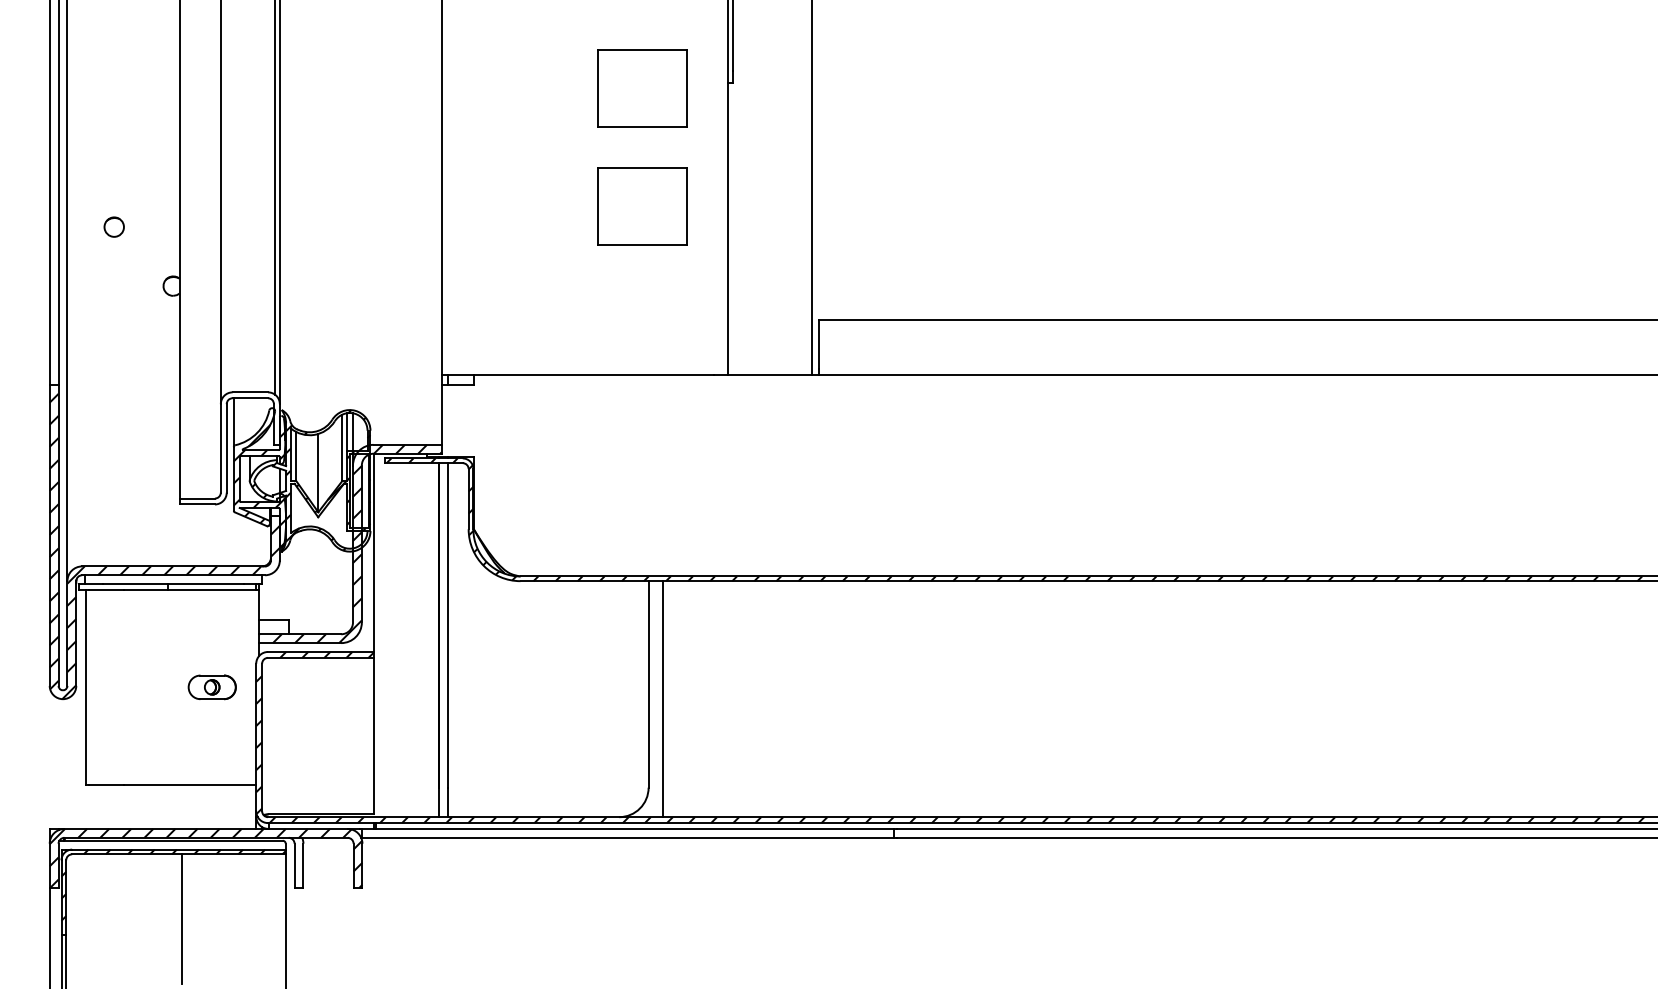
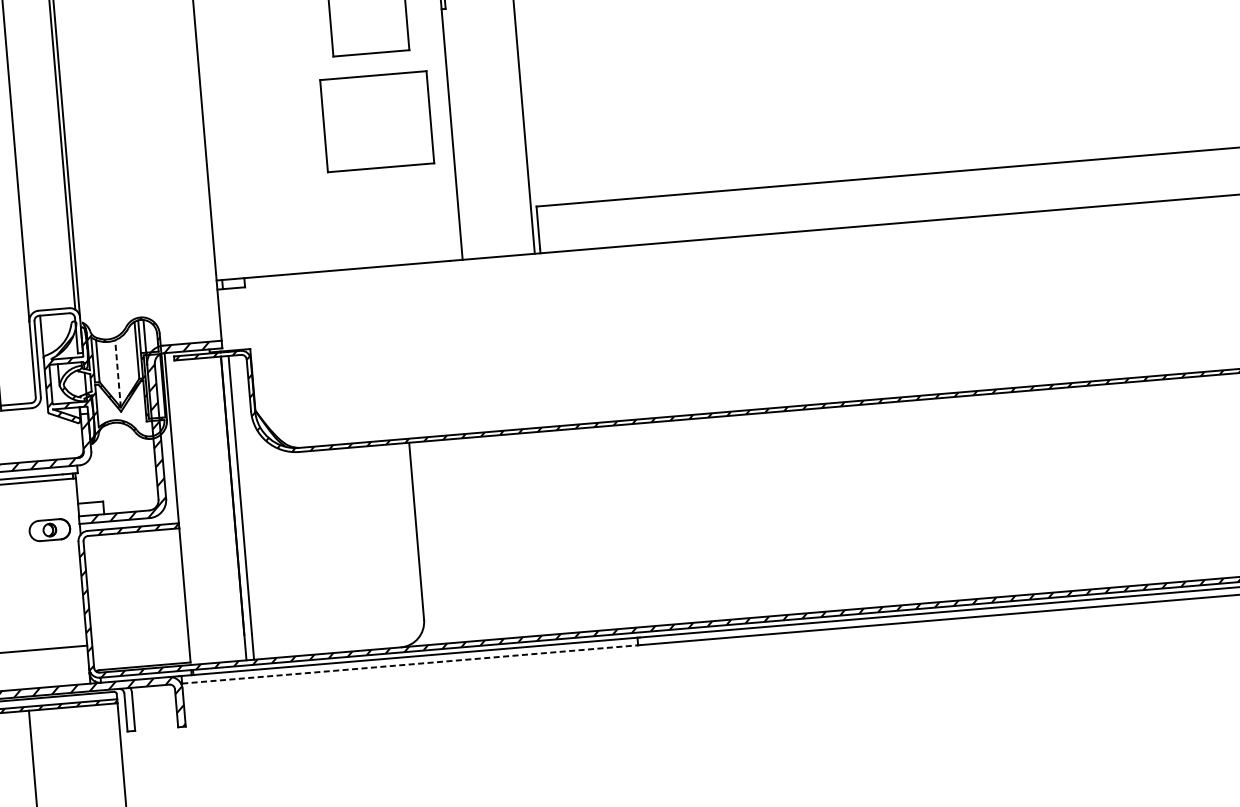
part: (642, 206) -> (376, 121), size x1.4
line: (318, 472) -> (118, 373), solid -> dashed
part: (211, 687) -> (49, 530), moved
line: (663, 699) -> (430, 543), removed
line: (628, 837) -> (410, 664), solid -> dashed

